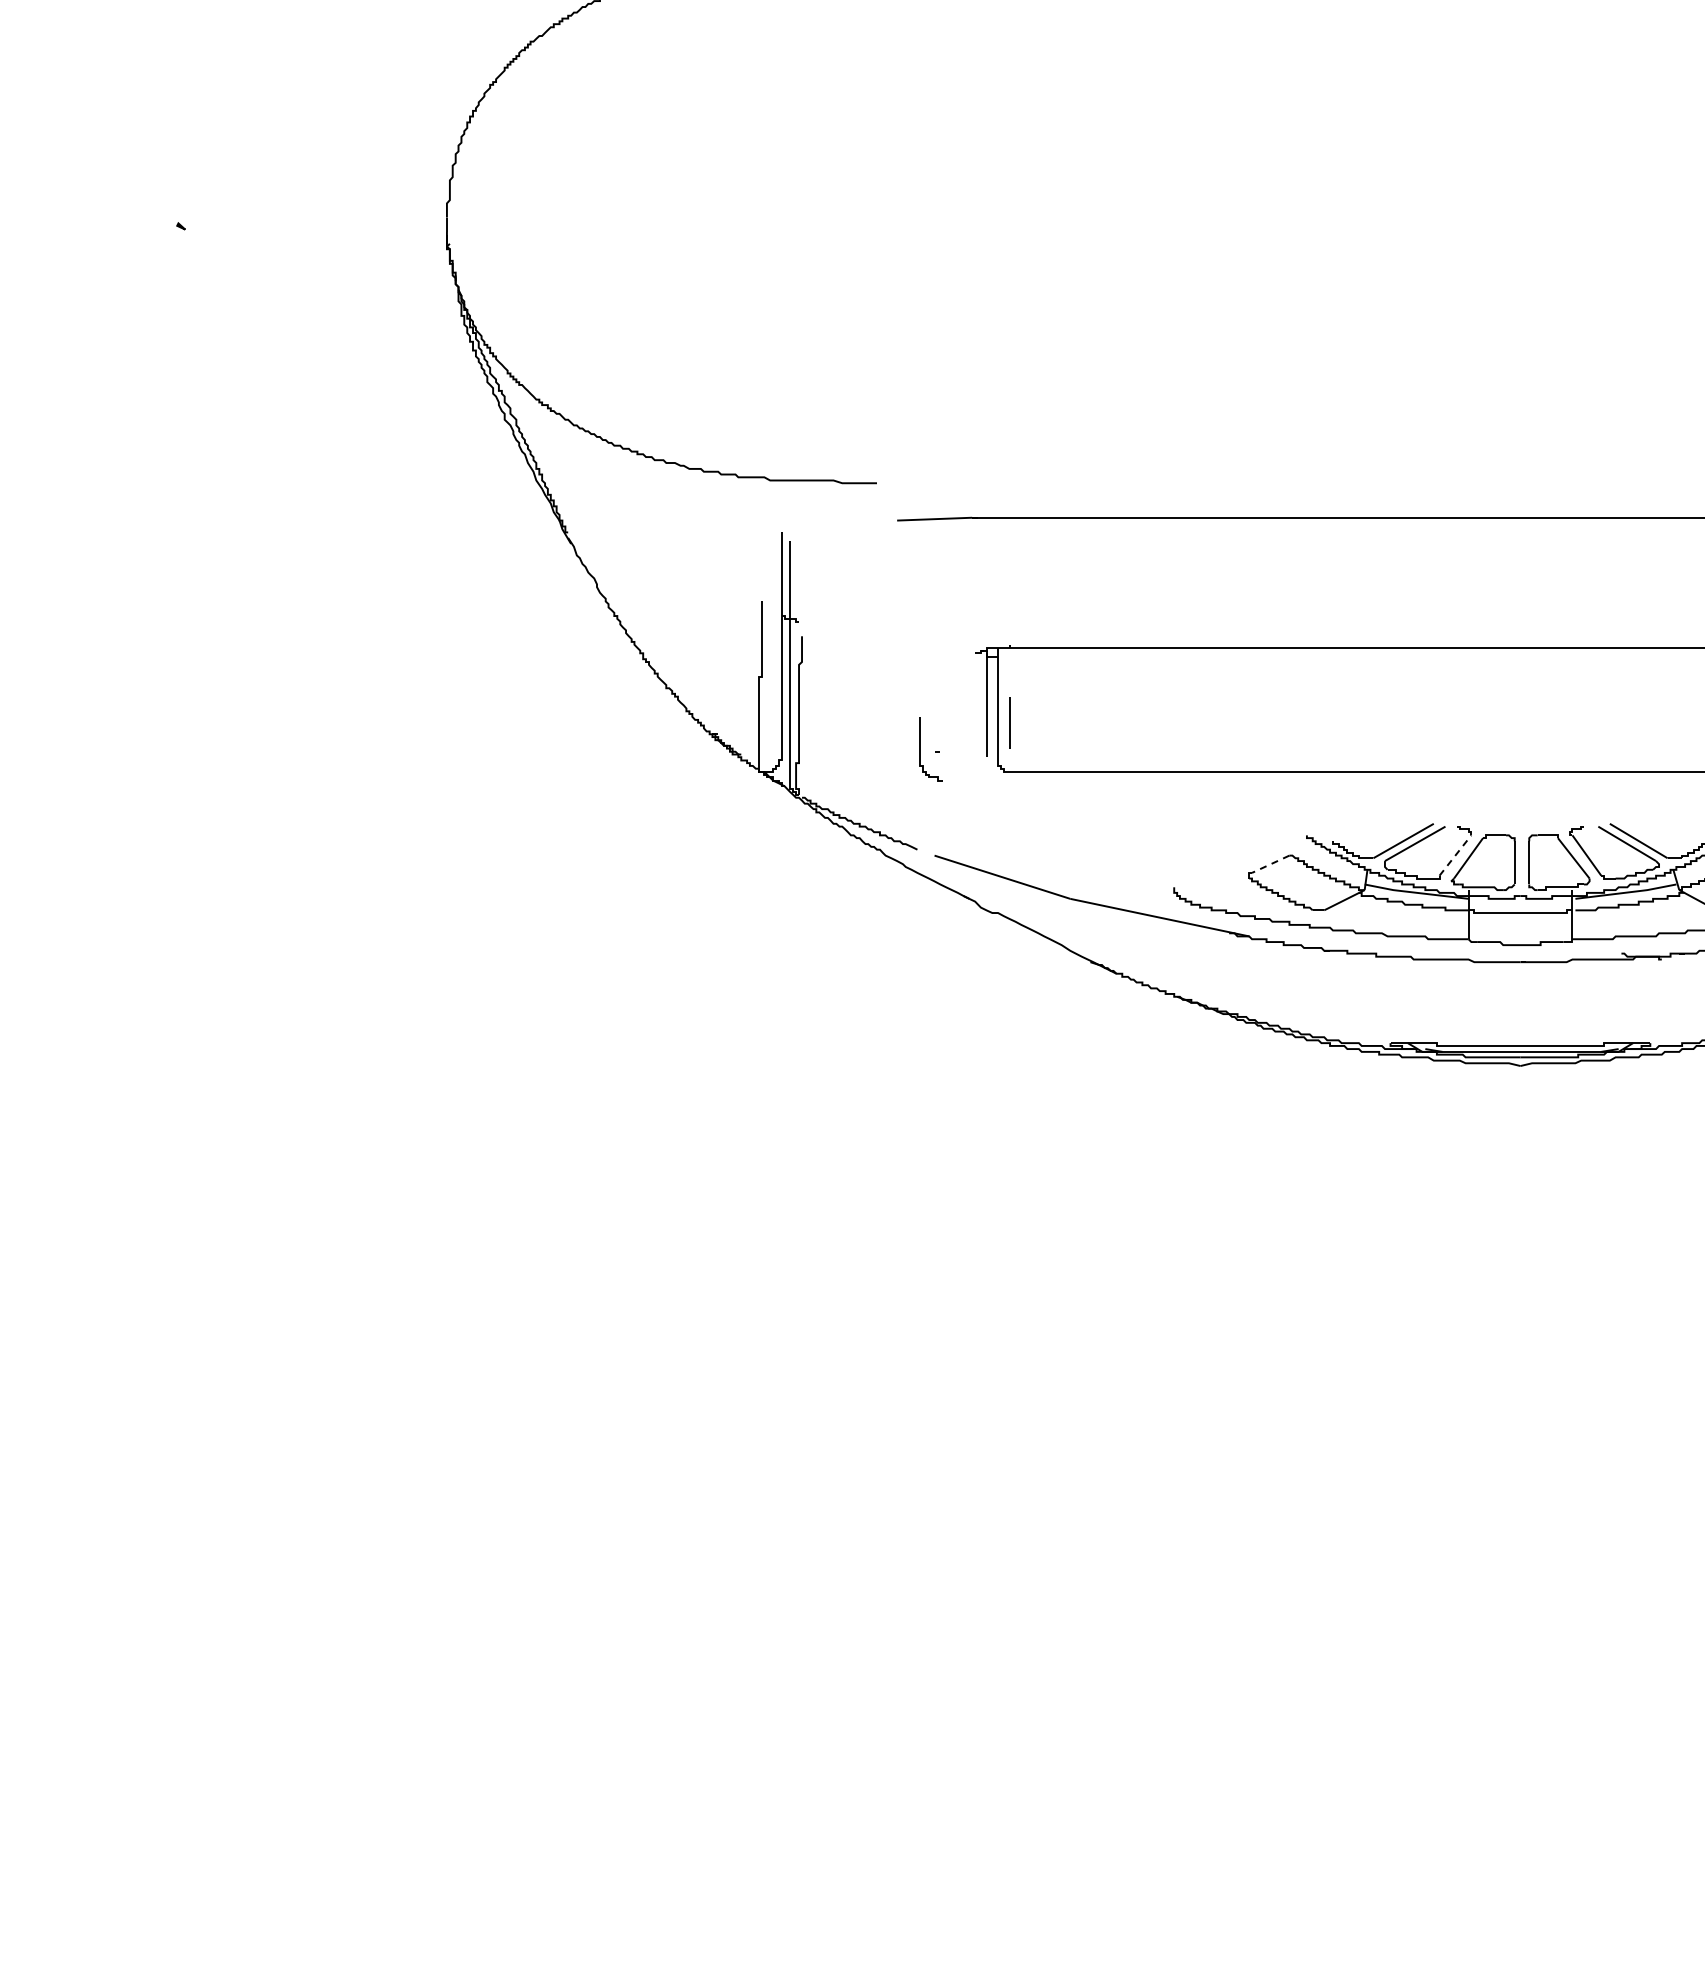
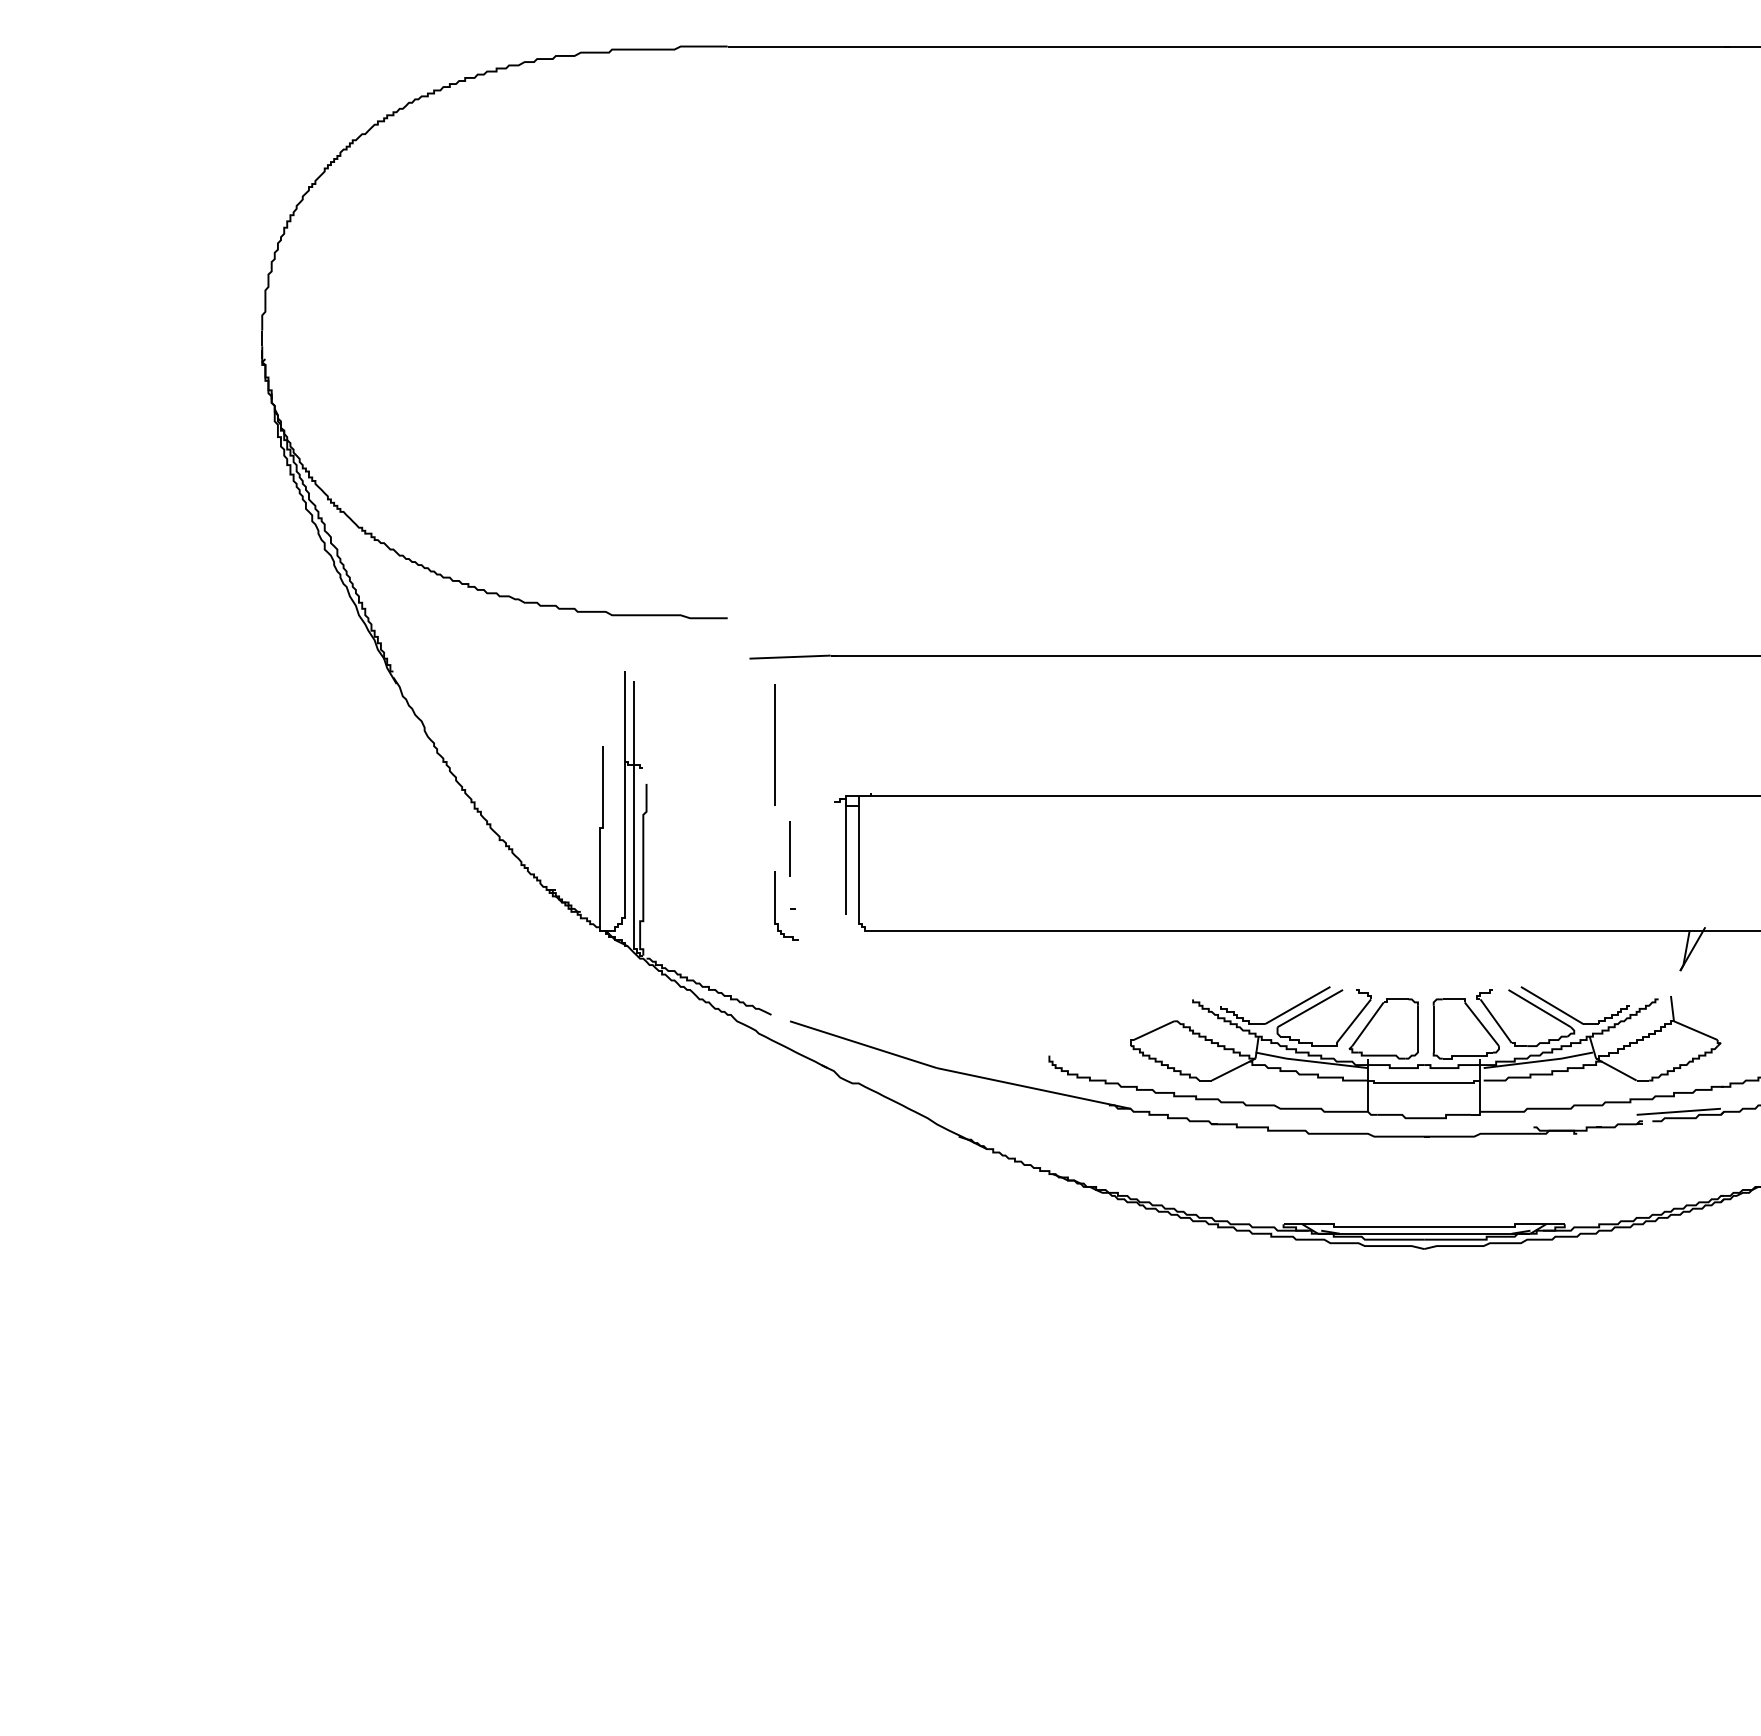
line: (919, 600) -> (773, 745), added
line: (1009, 722) -> (789, 849), moved
line: (1455, 855) -> (1353, 1021), dashed -> solid
line: (1270, 864) -> (1153, 1030), dashed -> solid

